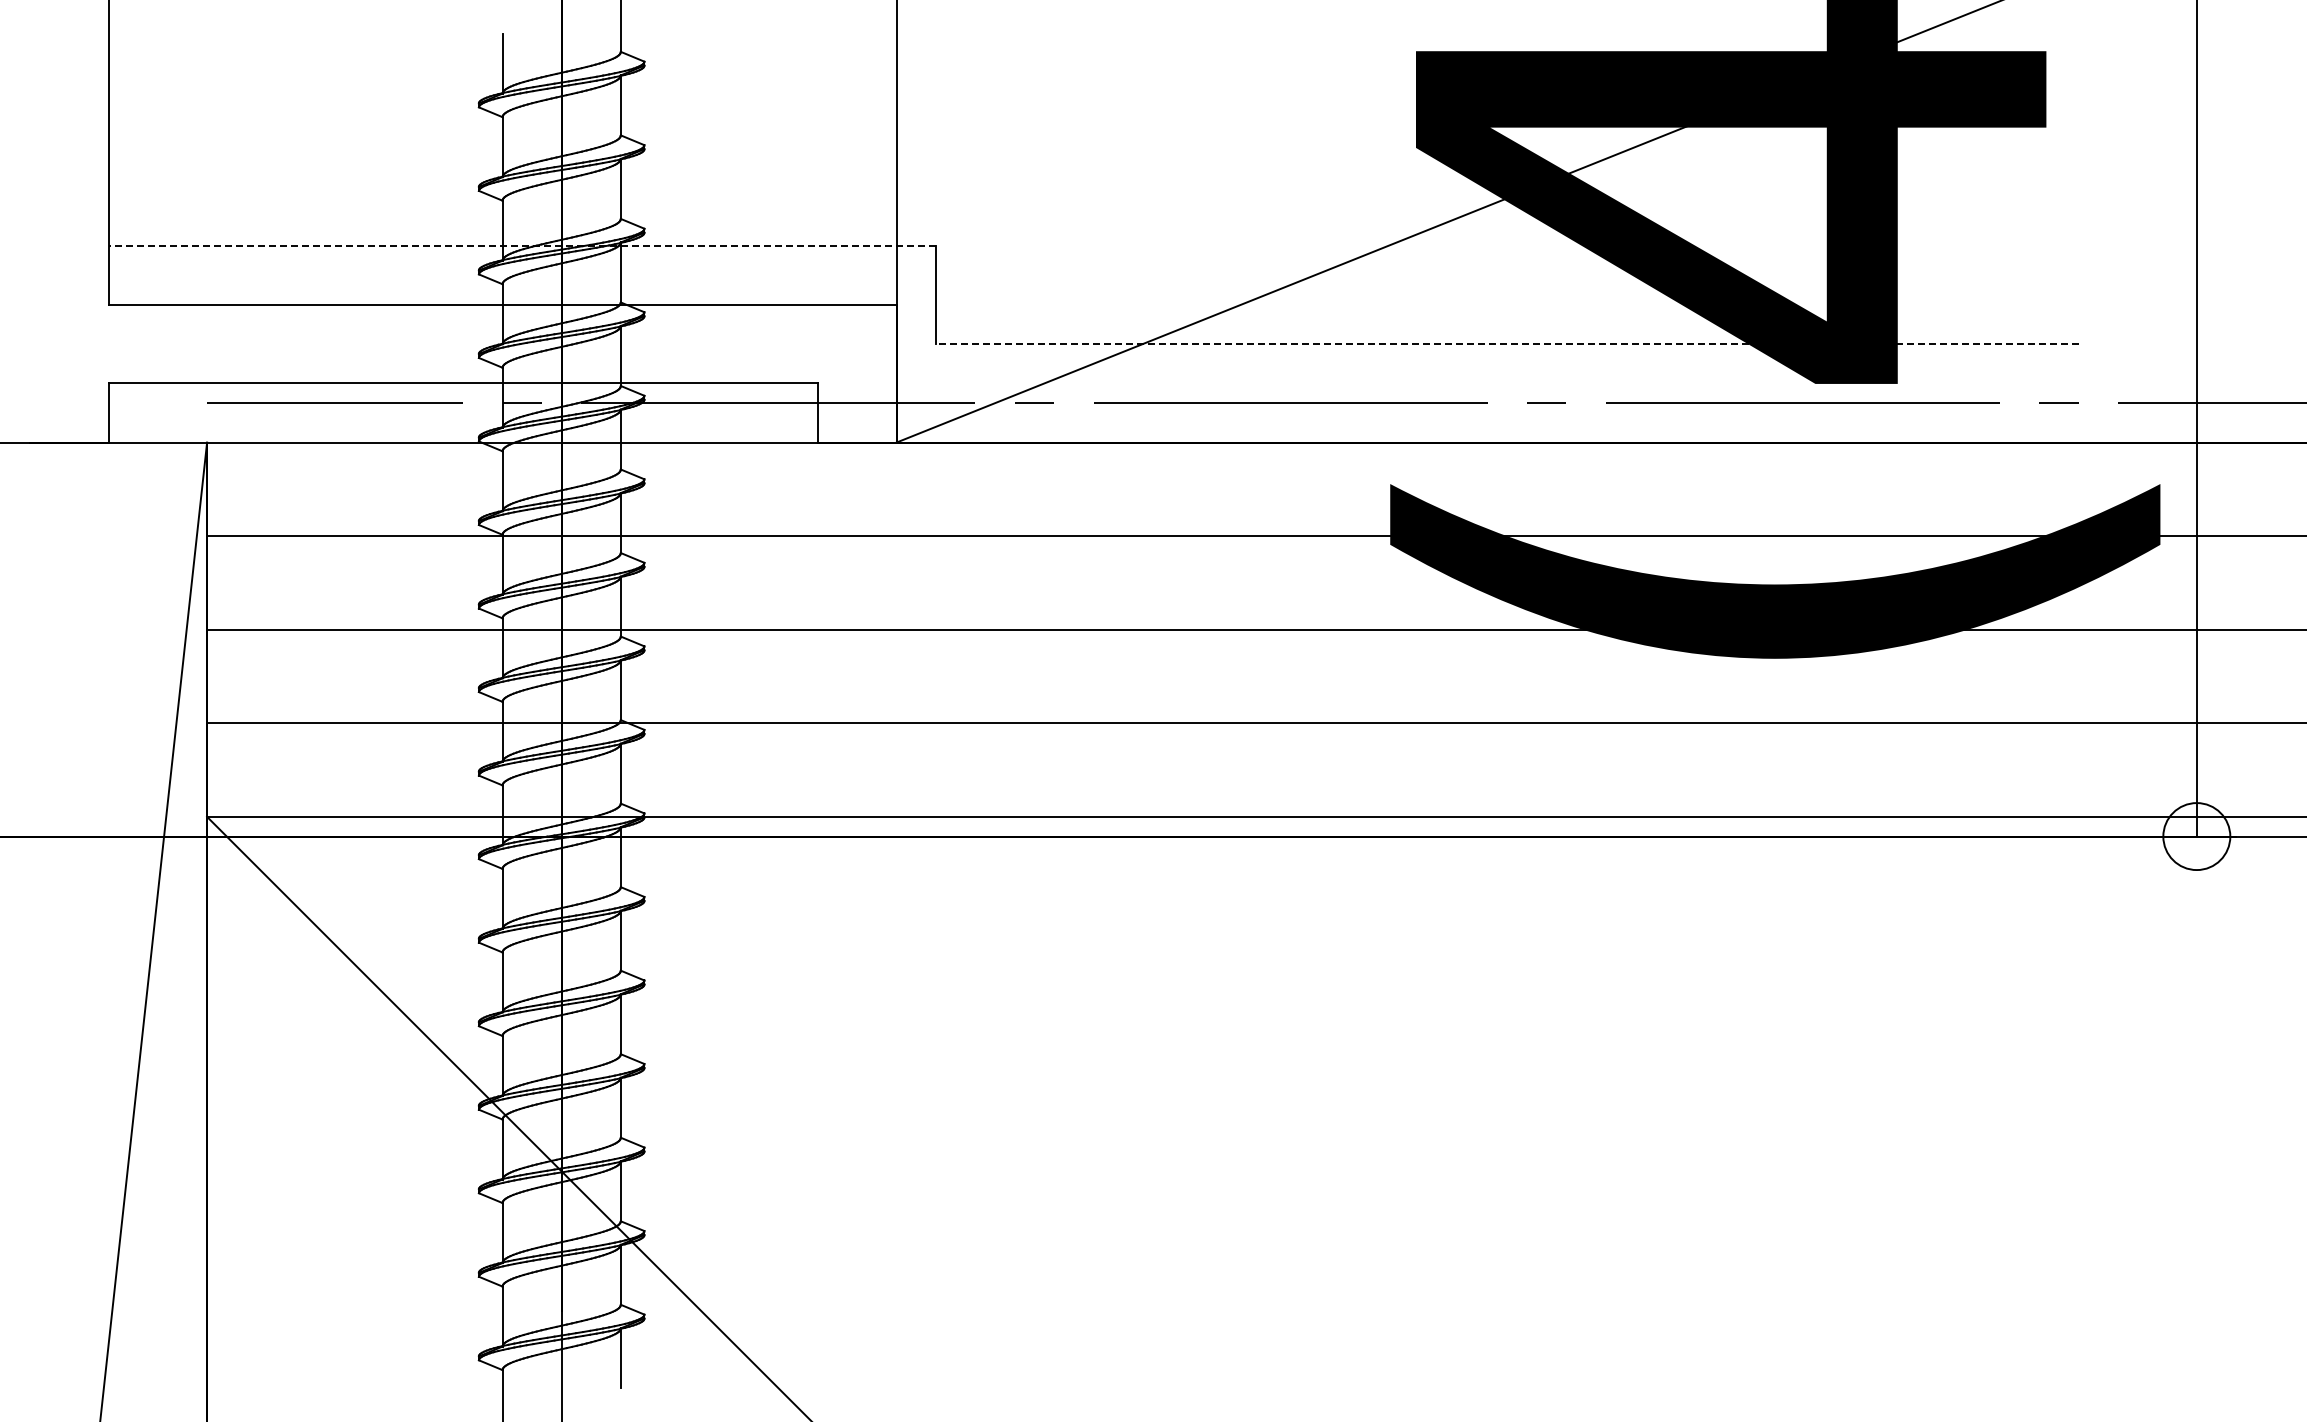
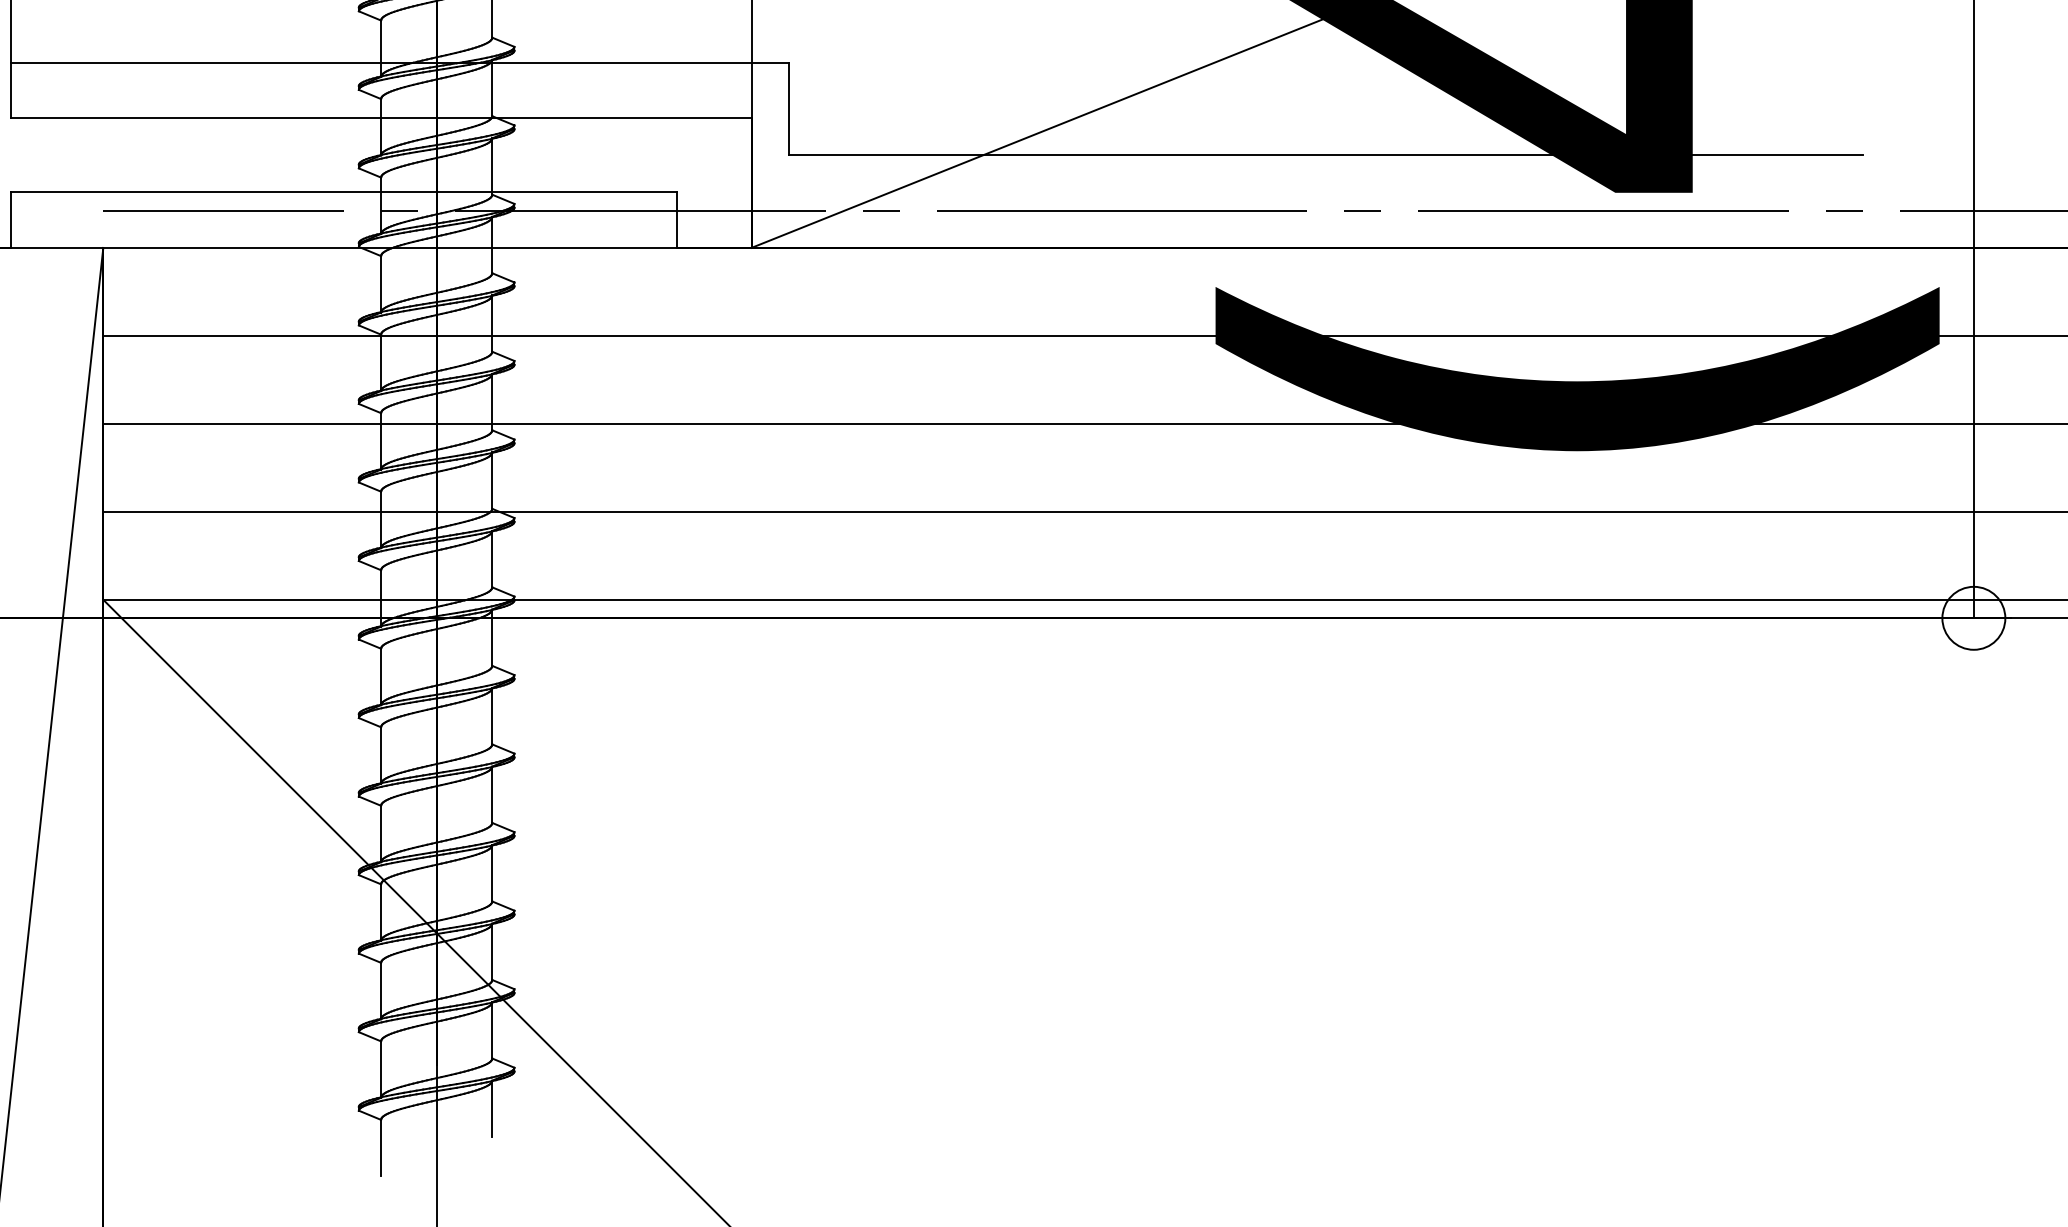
line: (522, 245) -> (399, 62), dashed -> solid
line: (1506, 344) -> (1324, 155), dashed -> solid

